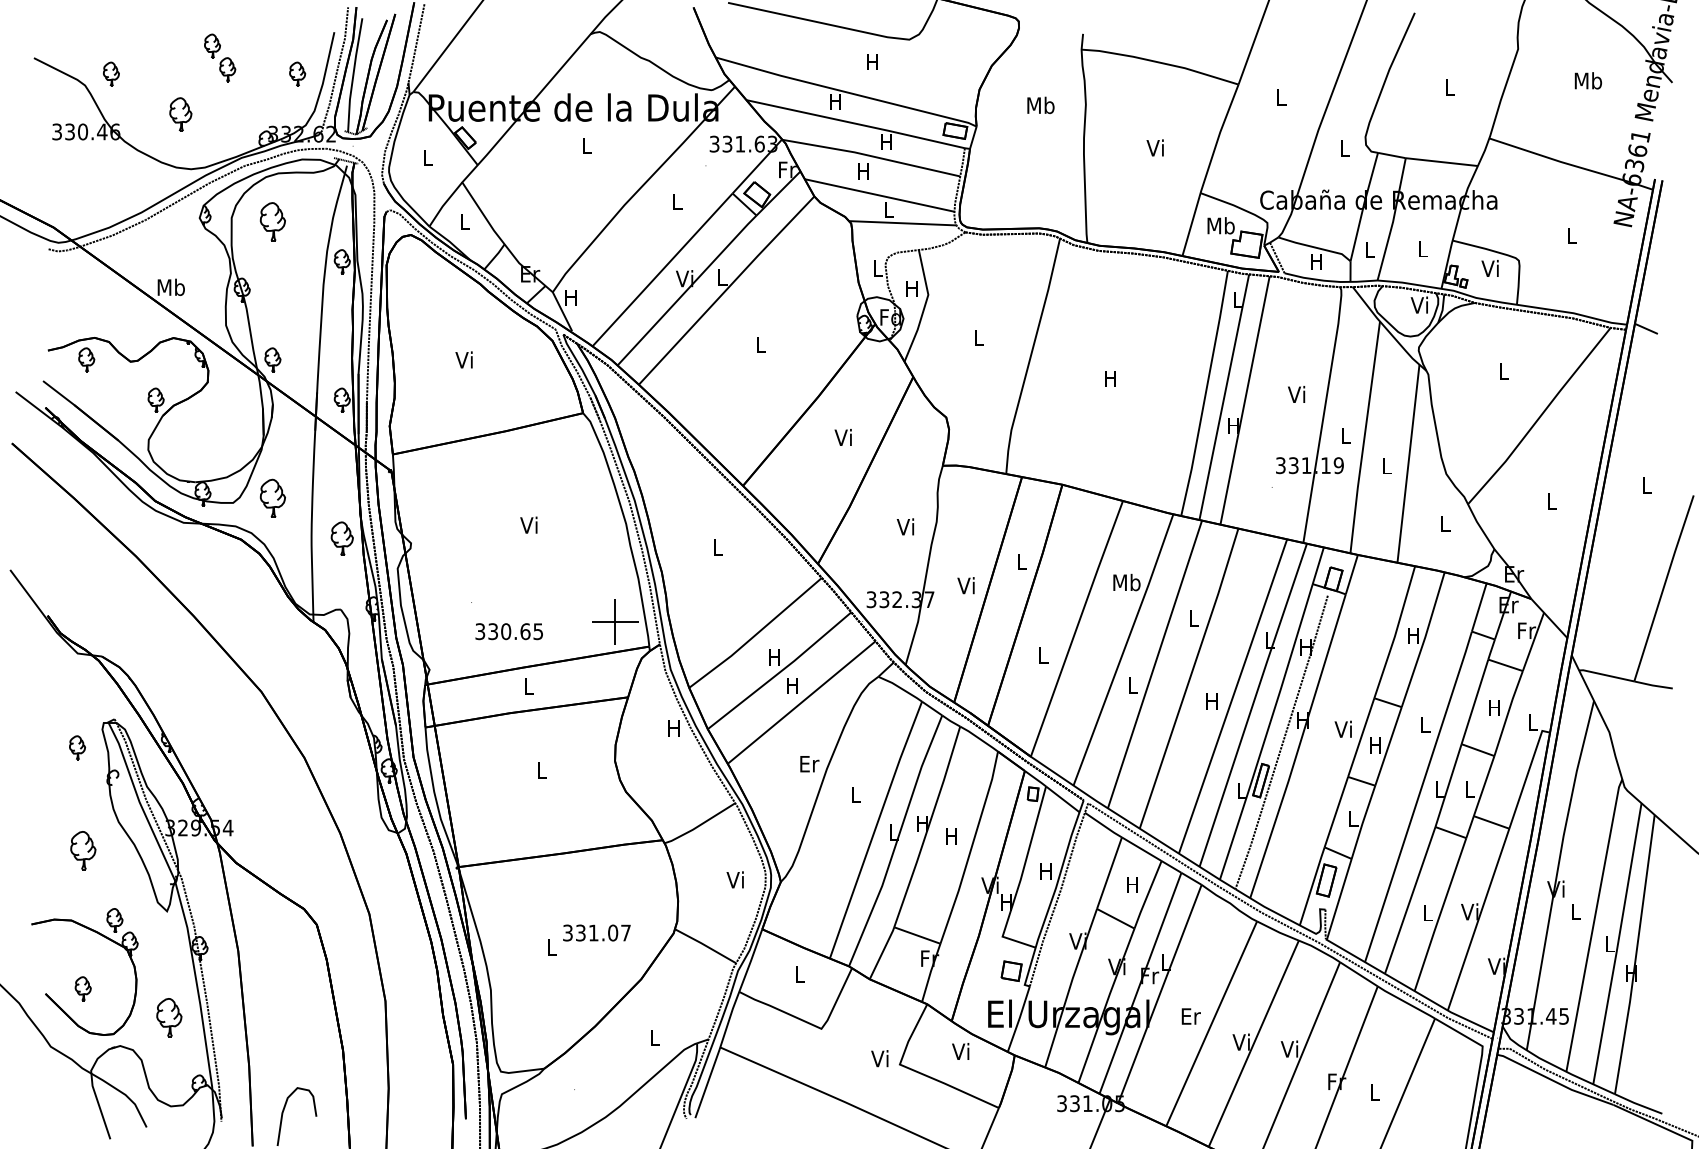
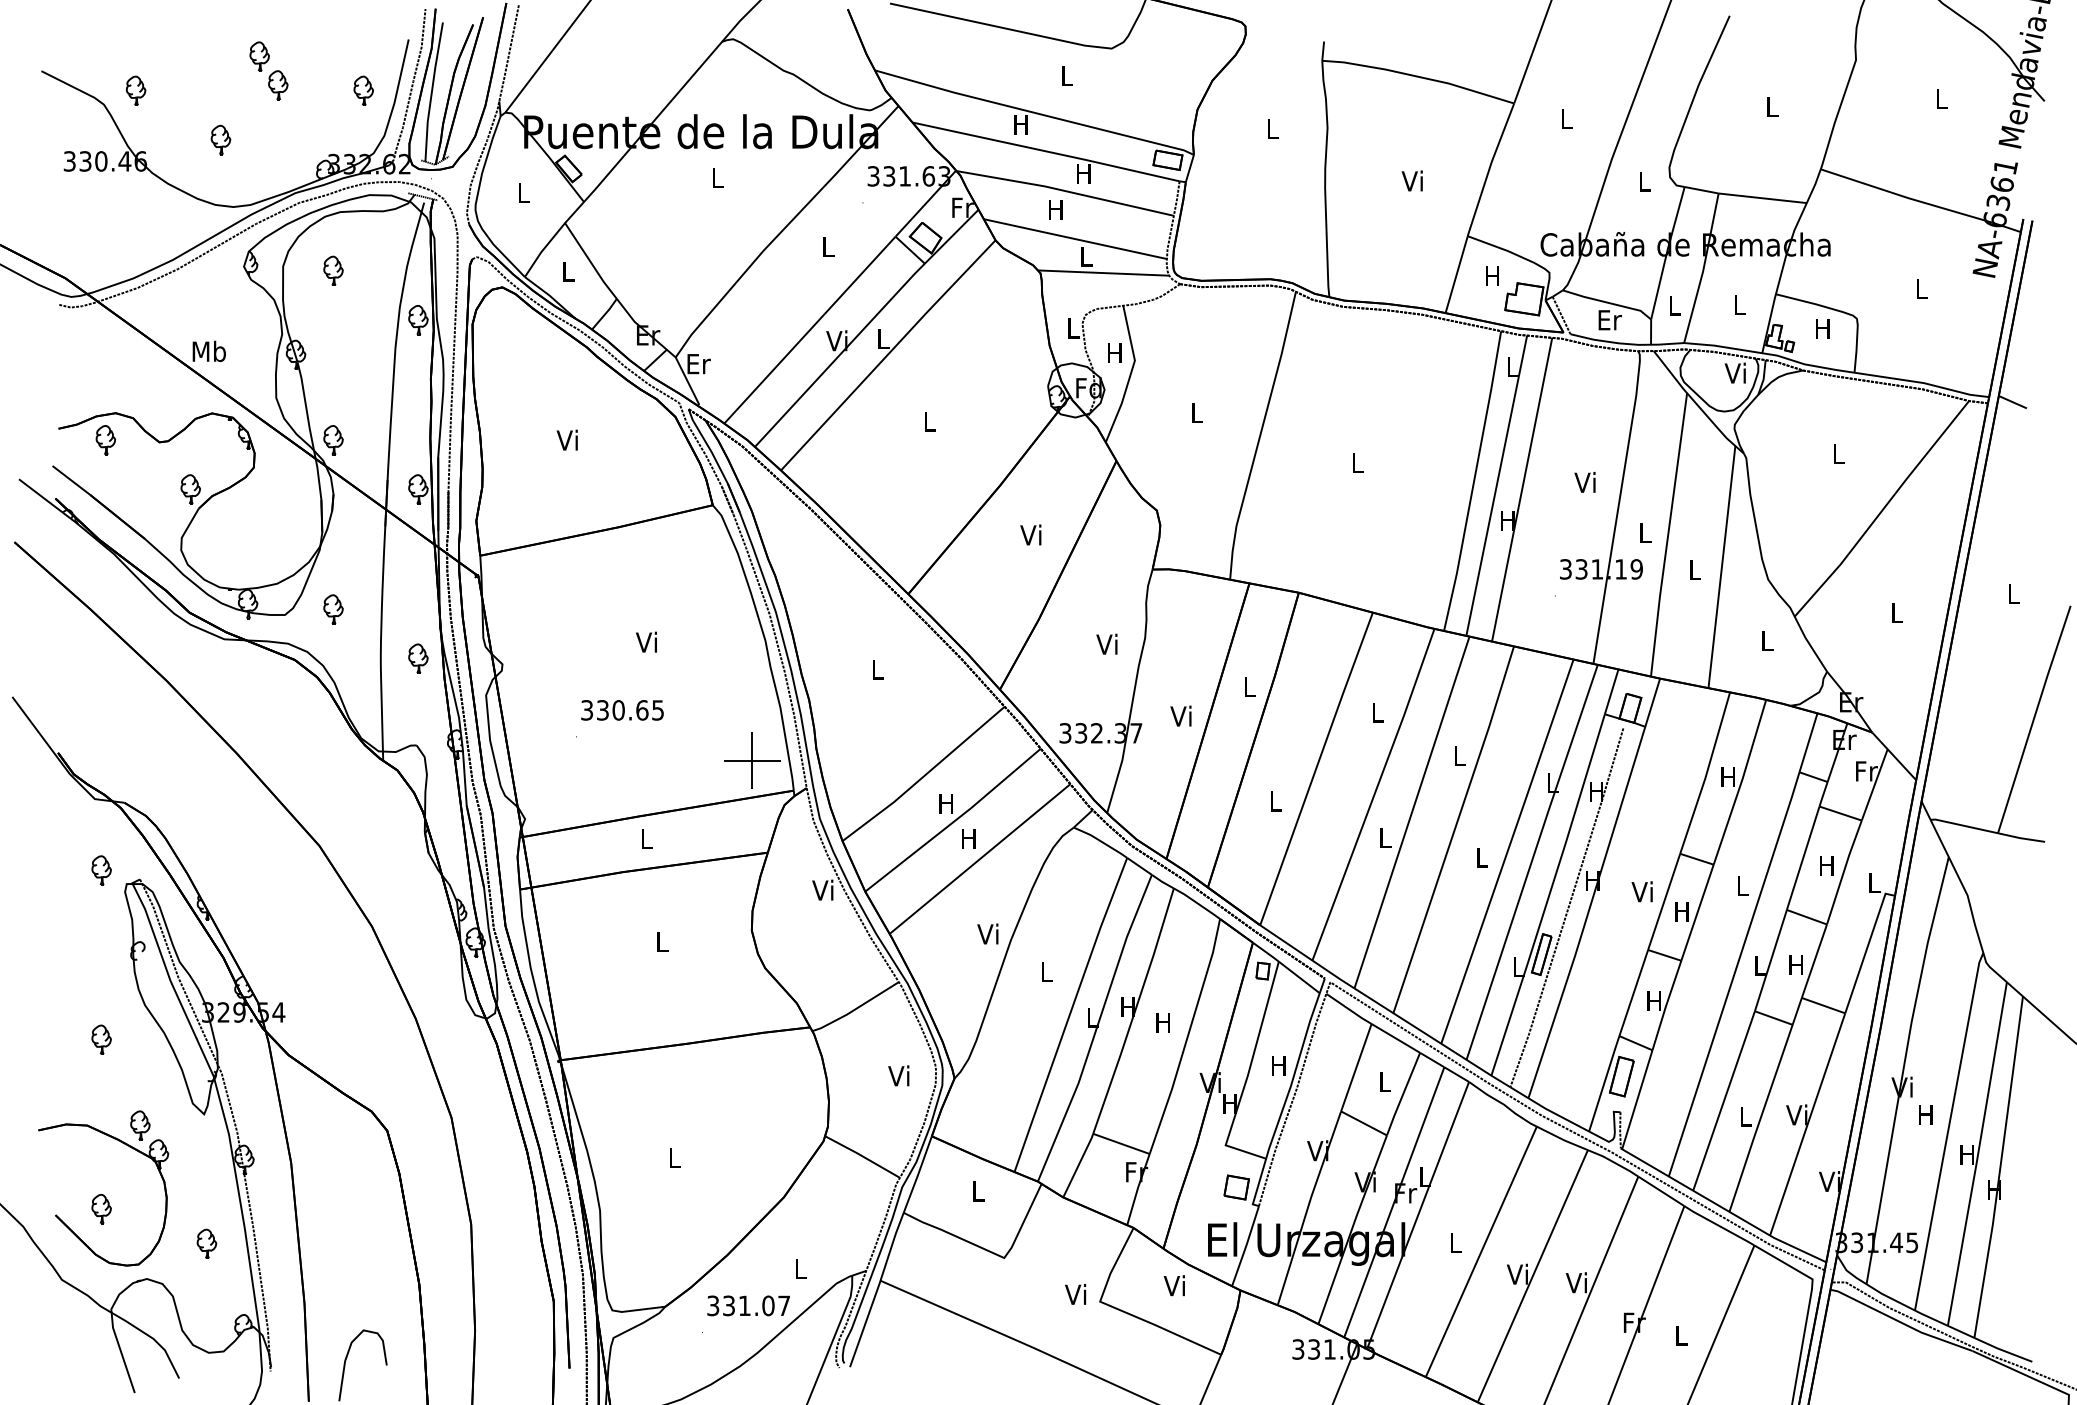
text: (872, 61) -> (1066, 75), H -> L
text: (1588, 80) -> (1941, 98), Mb -> L
text: (1040, 105) -> (1272, 128), Mb -> L
part: (180, 114) -> (220, 139), size x0.71
part: (272, 221) -> (333, 270), size x0.62
text: (1220, 225) -> (1492, 275), Mb -> H
text: (1317, 262) -> (1610, 320), H -> Er
text: (1489, 267) -> (1821, 327), Vi -> H
text: (571, 298) -> (698, 364), H -> Er
text: (1109, 378) -> (1356, 462), H -> L
part: (272, 498) -> (333, 609), size x0.62
part: (342, 538) -> (418, 658), size x0.71
text: (1126, 581) -> (1377, 711), Mb -> L
text: (509, 631) -> (622, 710), moved
text: (1211, 701) -> (1481, 857), H -> L
text: (672, 727) -> (822, 889), H -> Vi
part: (77, 747) -> (101, 870), moved
text: (809, 763) -> (989, 933), Er -> Vi
text: (1468, 788) -> (1795, 964), L -> H
text: (1352, 818) -> (1653, 1000), L -> H
part: (83, 850) -> (101, 1039), size x0.62
text: (1132, 884) -> (1384, 1081), H -> L
text: (1574, 911) -> (1925, 1114), L -> H
text: (596, 932) -> (748, 1305), moved
text: (1608, 944) -> (1966, 1154), L -> H
part: (169, 1016) -> (206, 1243), size x0.62
text: (1191, 1016) -> (1456, 1242), Er -> L

